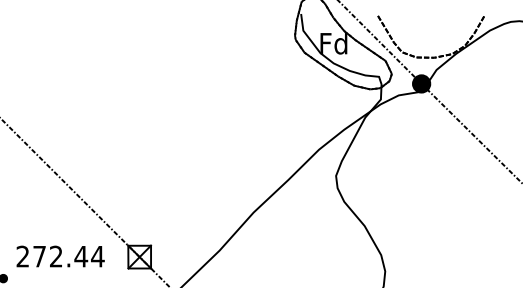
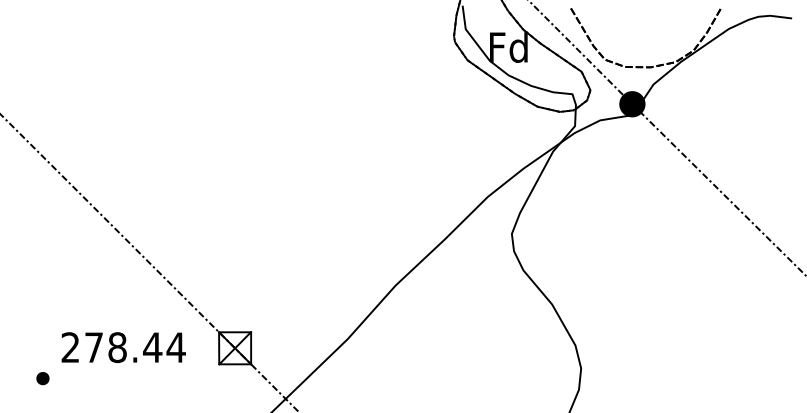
text: (56, 256) -> (117, 347), 272.44 -> 278.44

